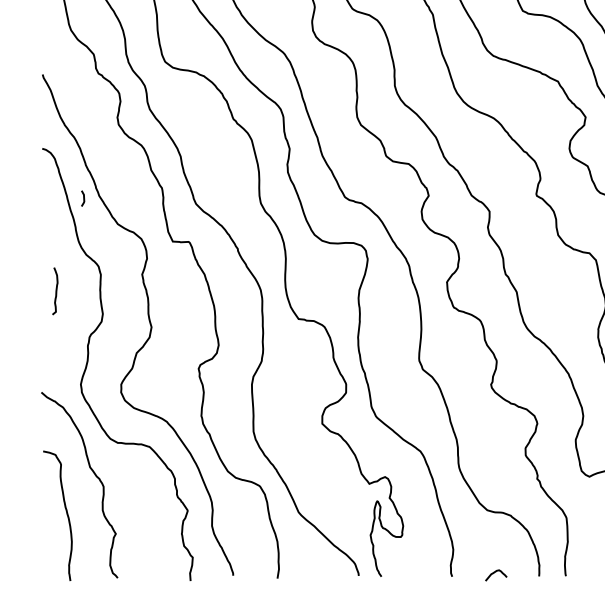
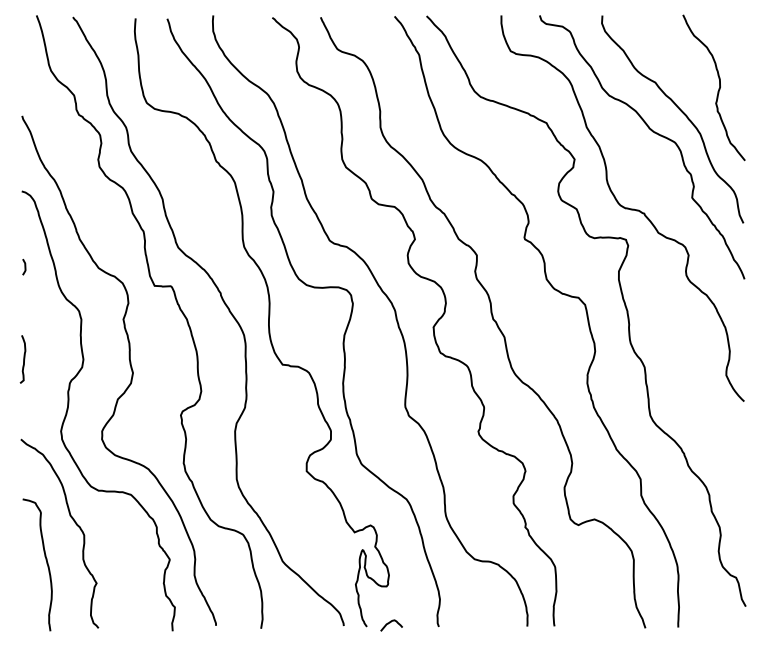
line: (83, 198) -> (24, 267), moved
curve: (55, 291) -> (23, 359), moved
curve: (495, 573) -> (390, 623), moved

